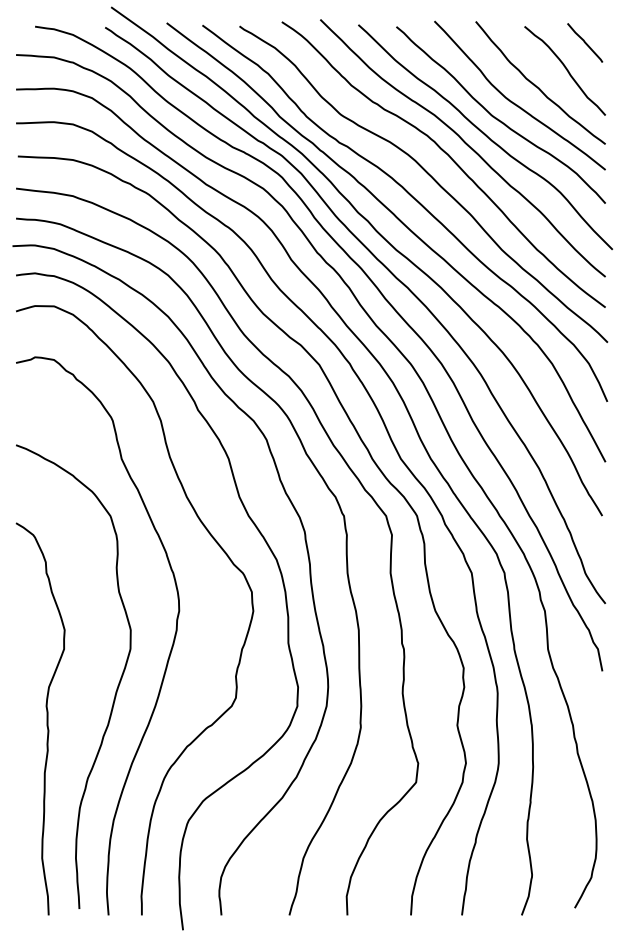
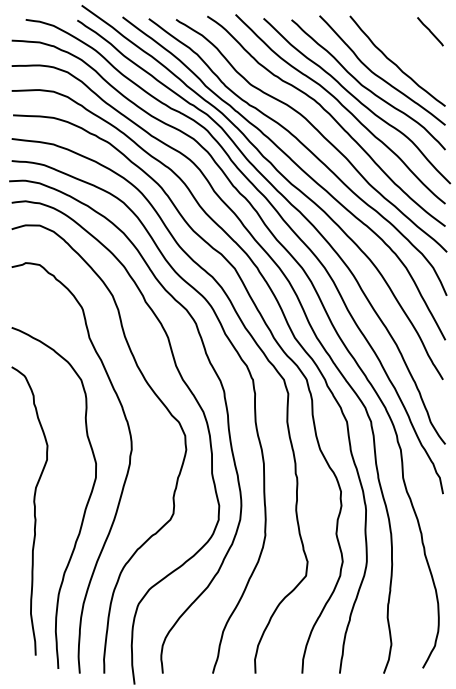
curve: (566, 71) -> (416, 52), removed
curve: (46, 718) -> (34, 510), moved

